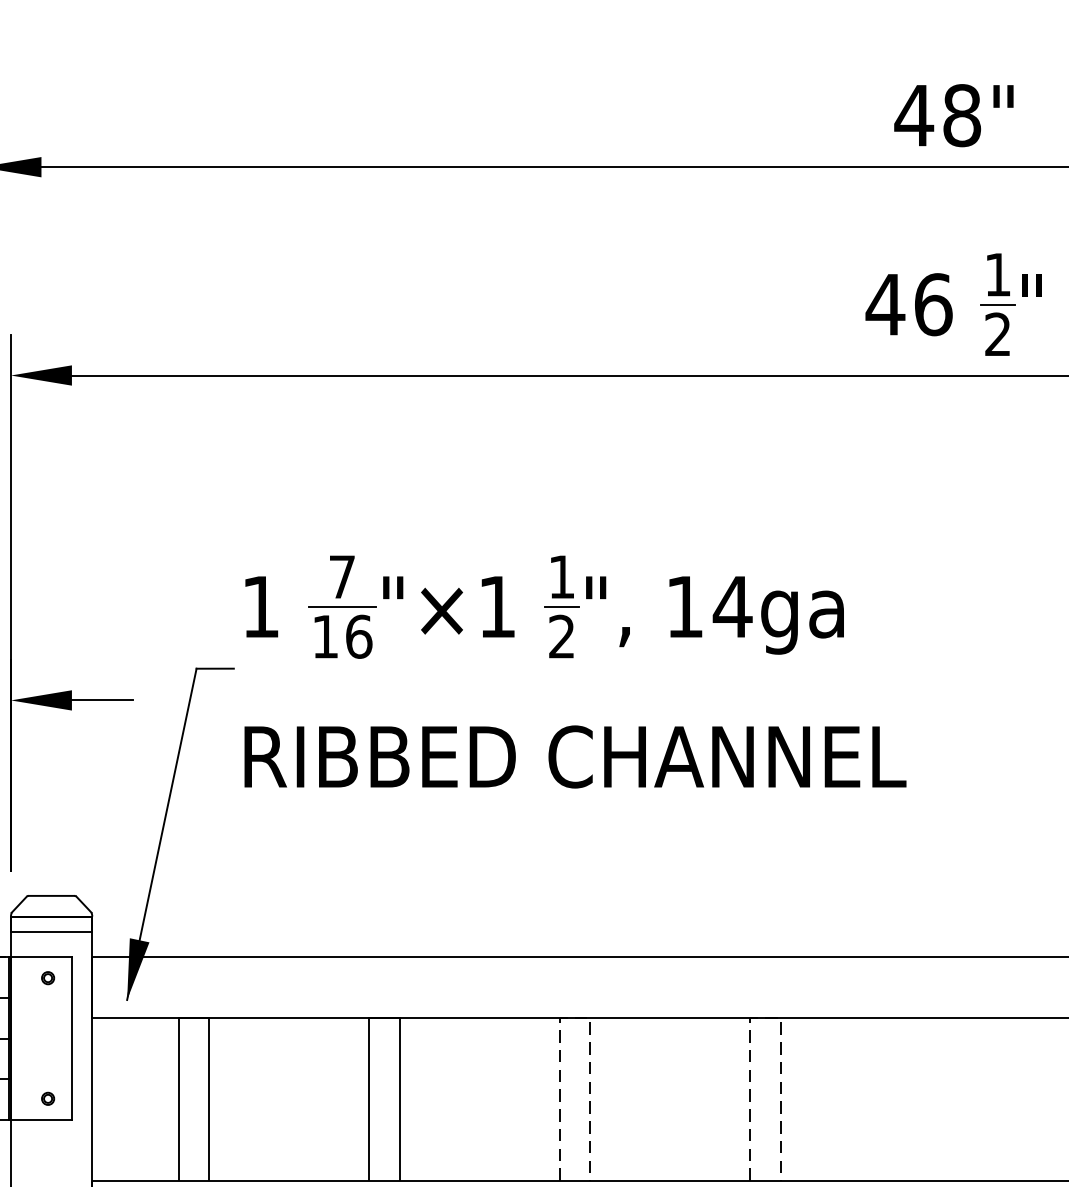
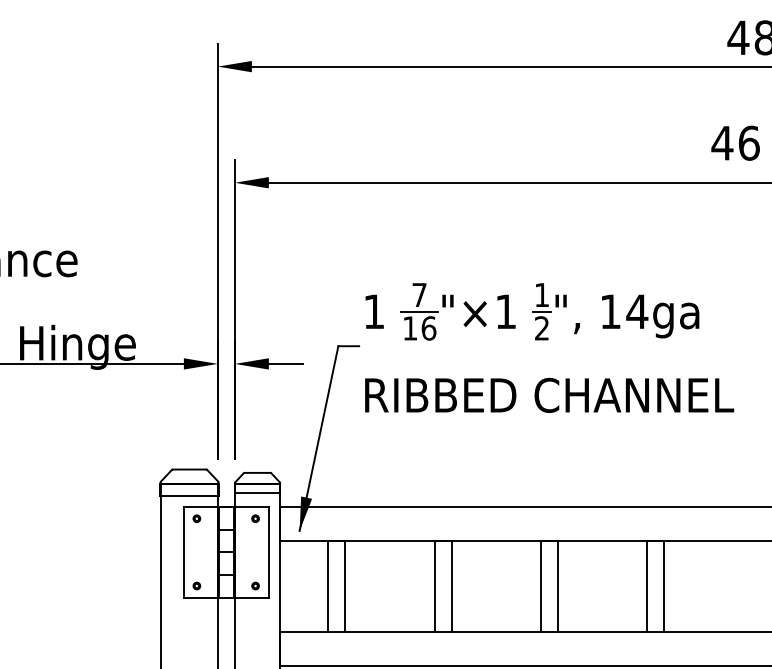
line: (575, 1018) -> (549, 541), dashed -> solid
line: (767, 1018) -> (656, 541), dashed -> solid

